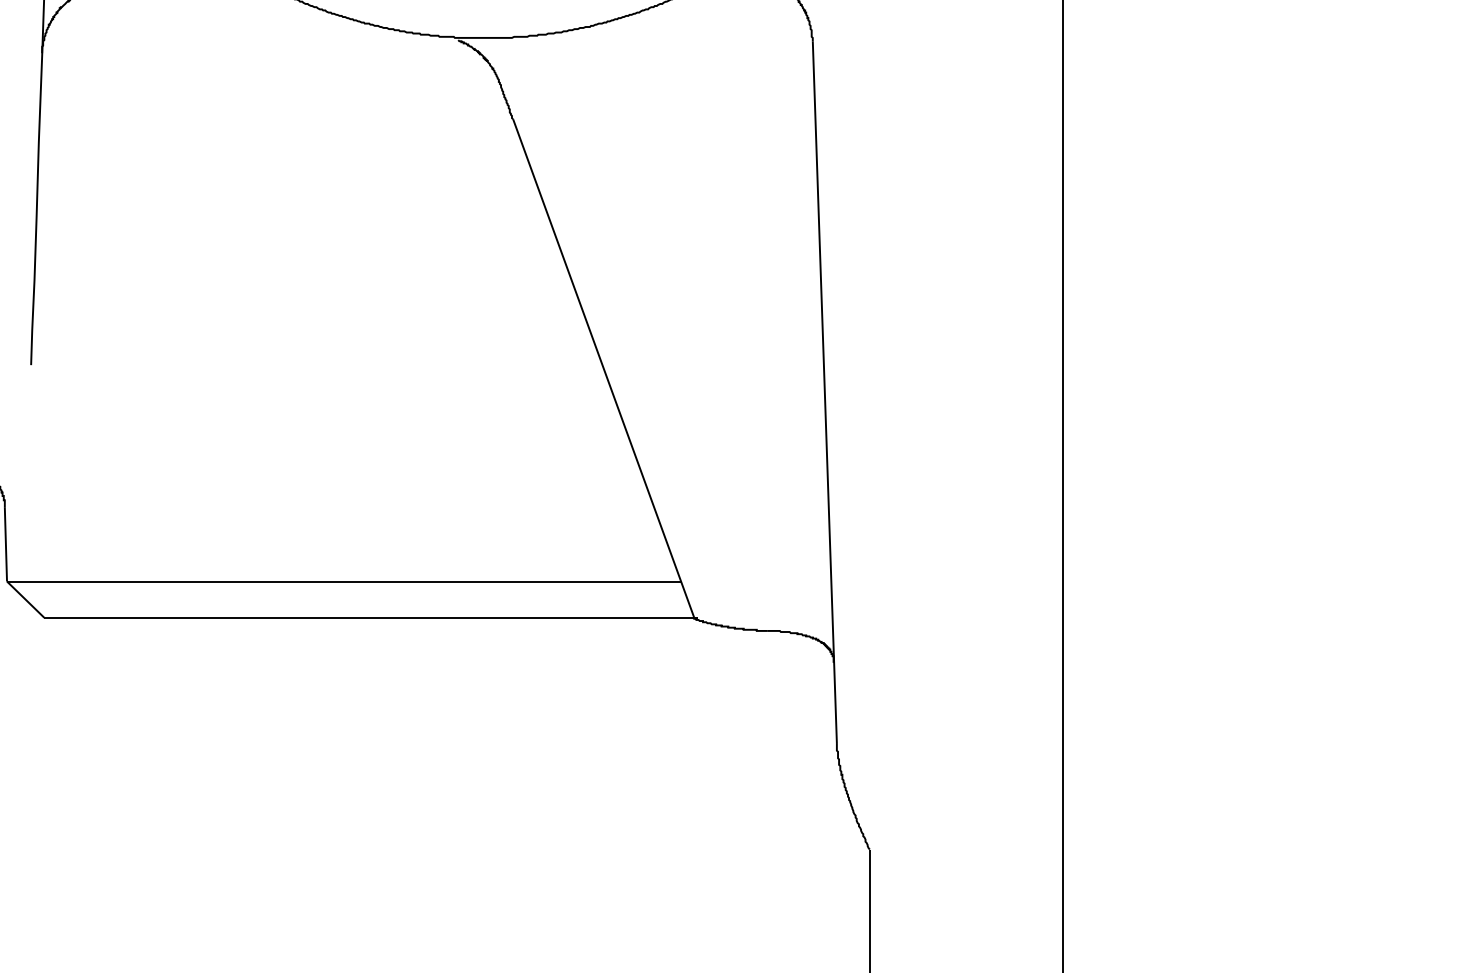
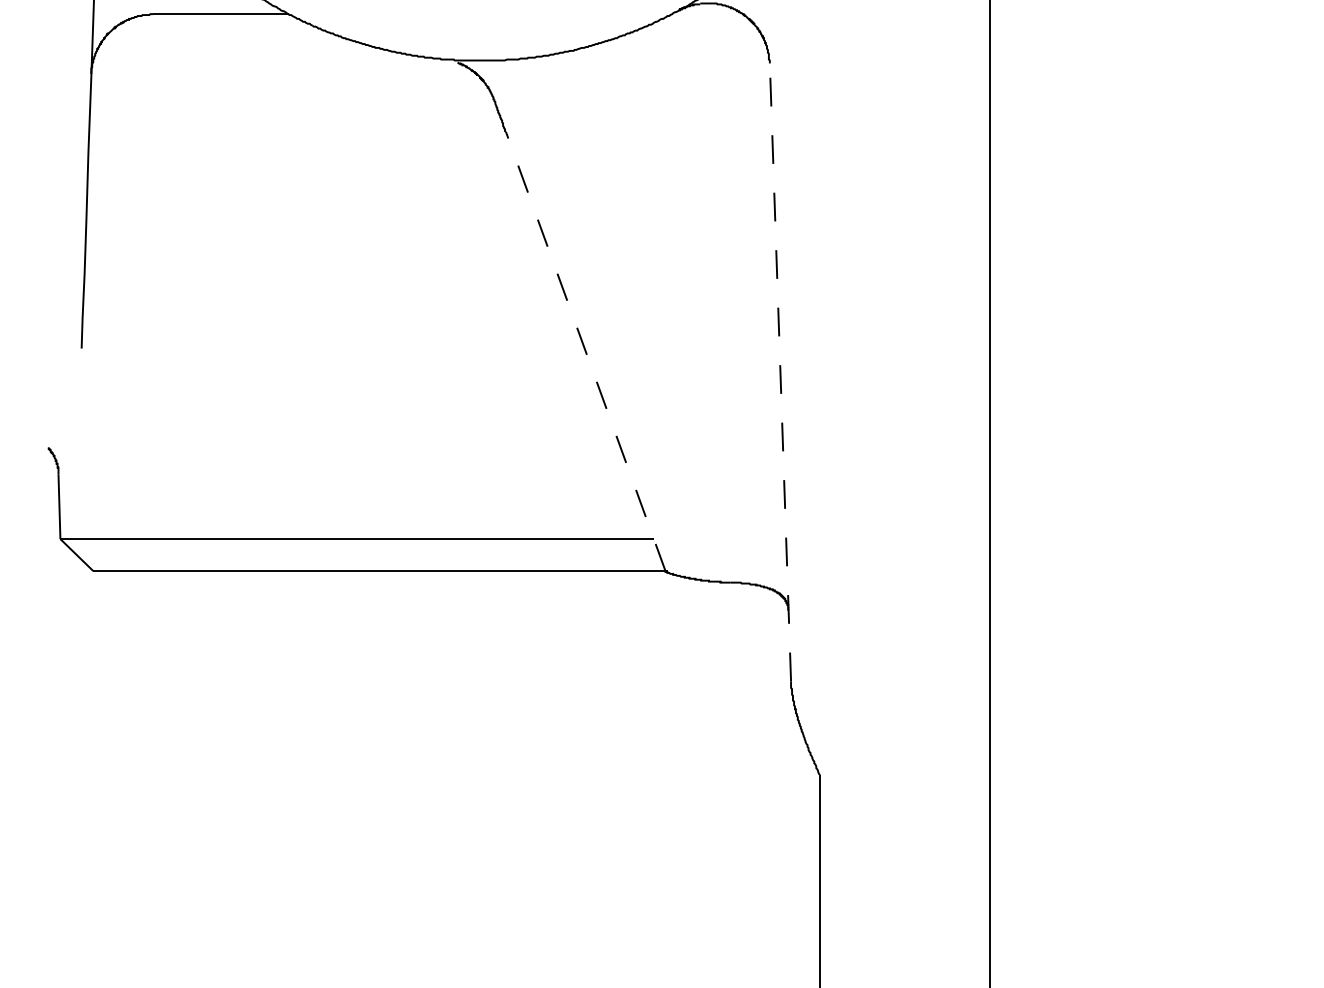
line: (603, 368) -> (585, 351), solid -> dashed
line: (824, 391) -> (780, 371), solid -> dashed

